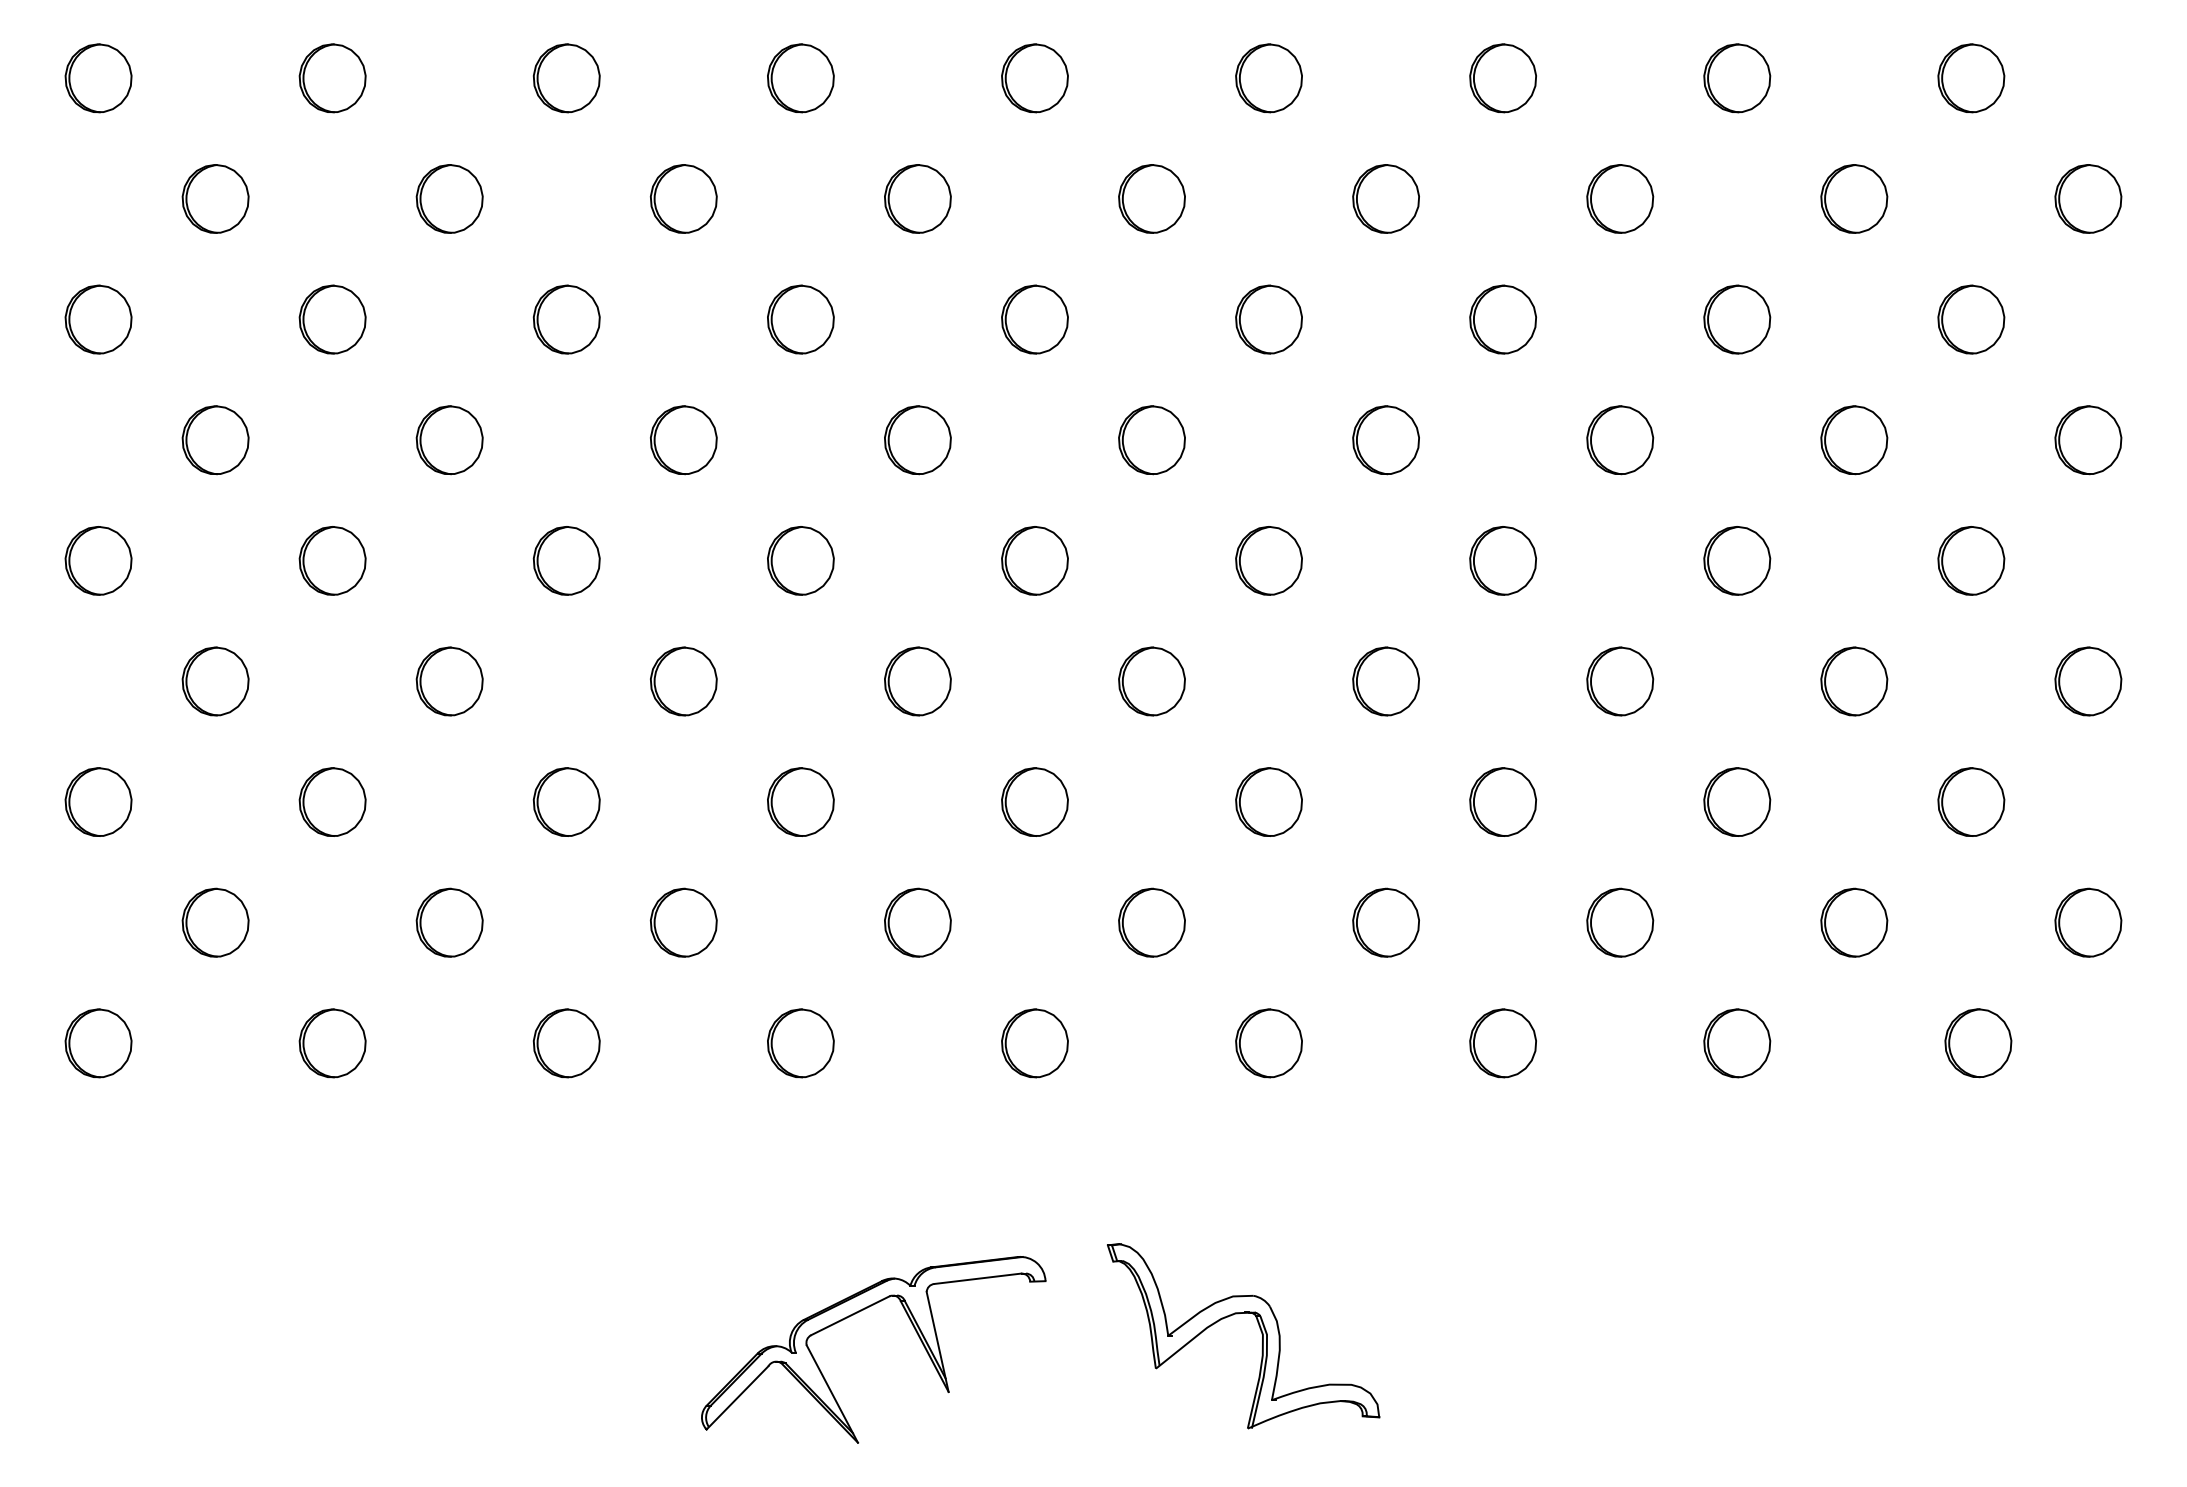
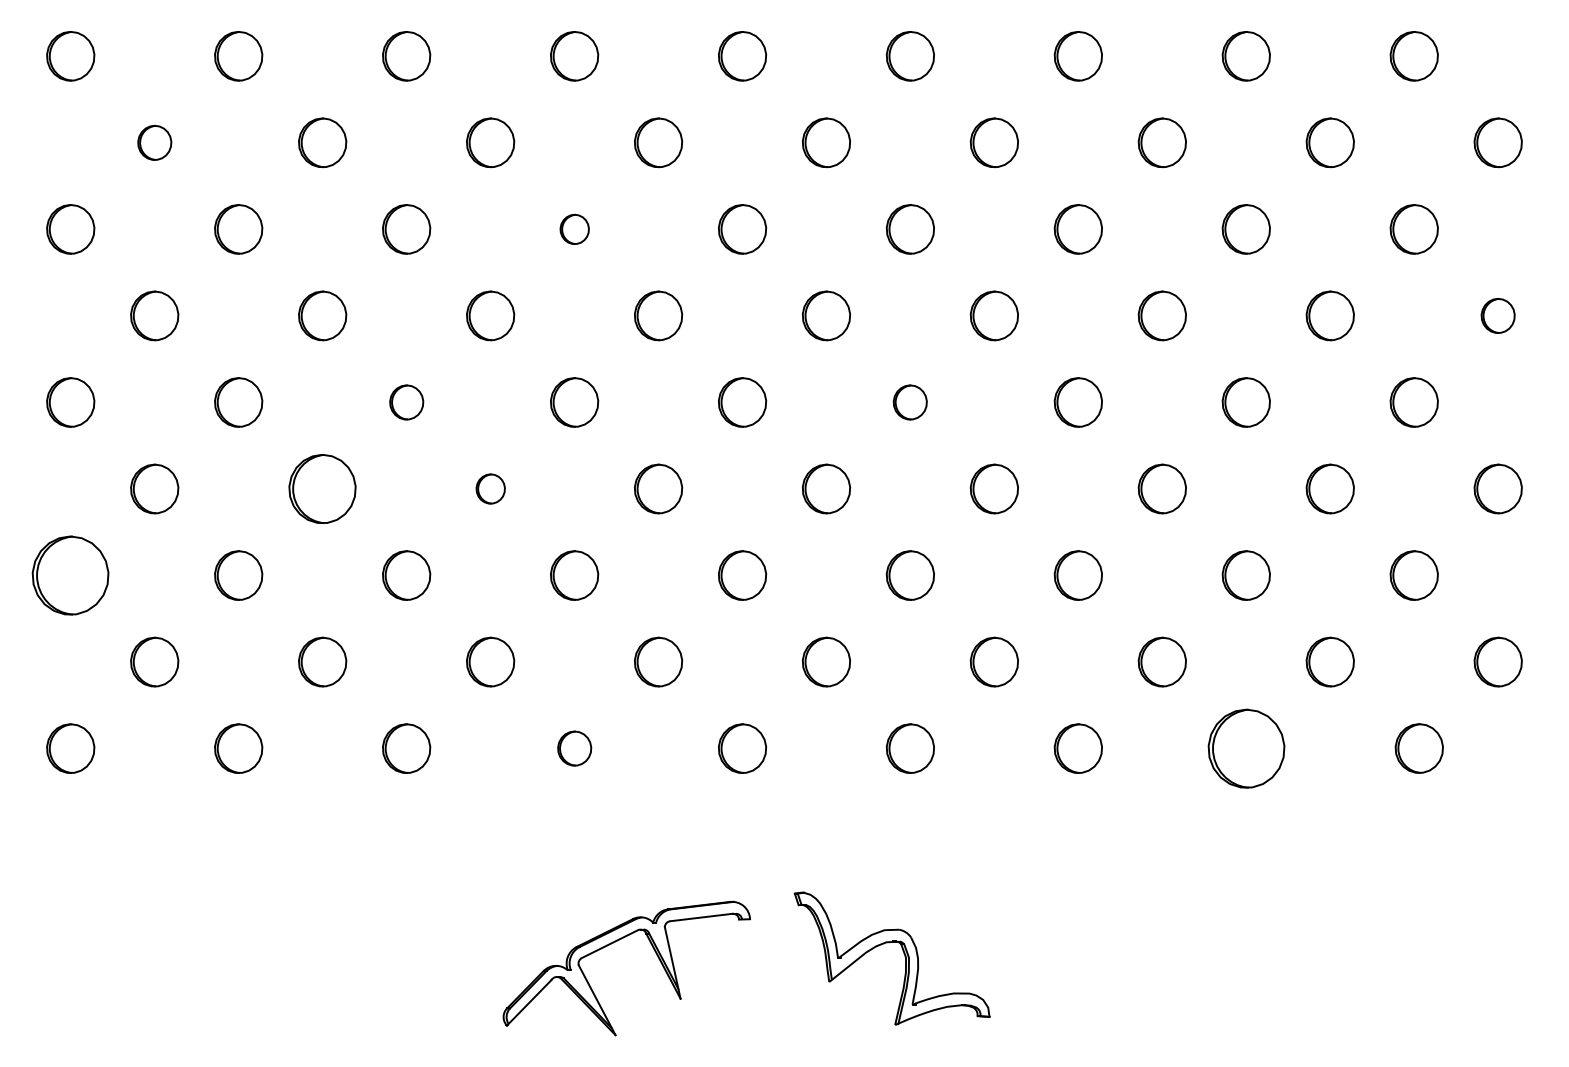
part: (215, 198) -> (154, 142), size x0.7
part: (800, 319) -> (574, 229), size x0.6
part: (2087, 439) -> (1497, 315), size x0.7
part: (566, 560) -> (406, 402), size x0.7
part: (1267, 560) -> (909, 402), size x0.7
part: (449, 680) -> (322, 488), size x1.4
part: (683, 680) -> (490, 488), size x0.6
part: (98, 802) -> (70, 575), size x1.6
part: (800, 1043) -> (574, 748), size x0.7
part: (1736, 1043) -> (1245, 748), size x1.6

